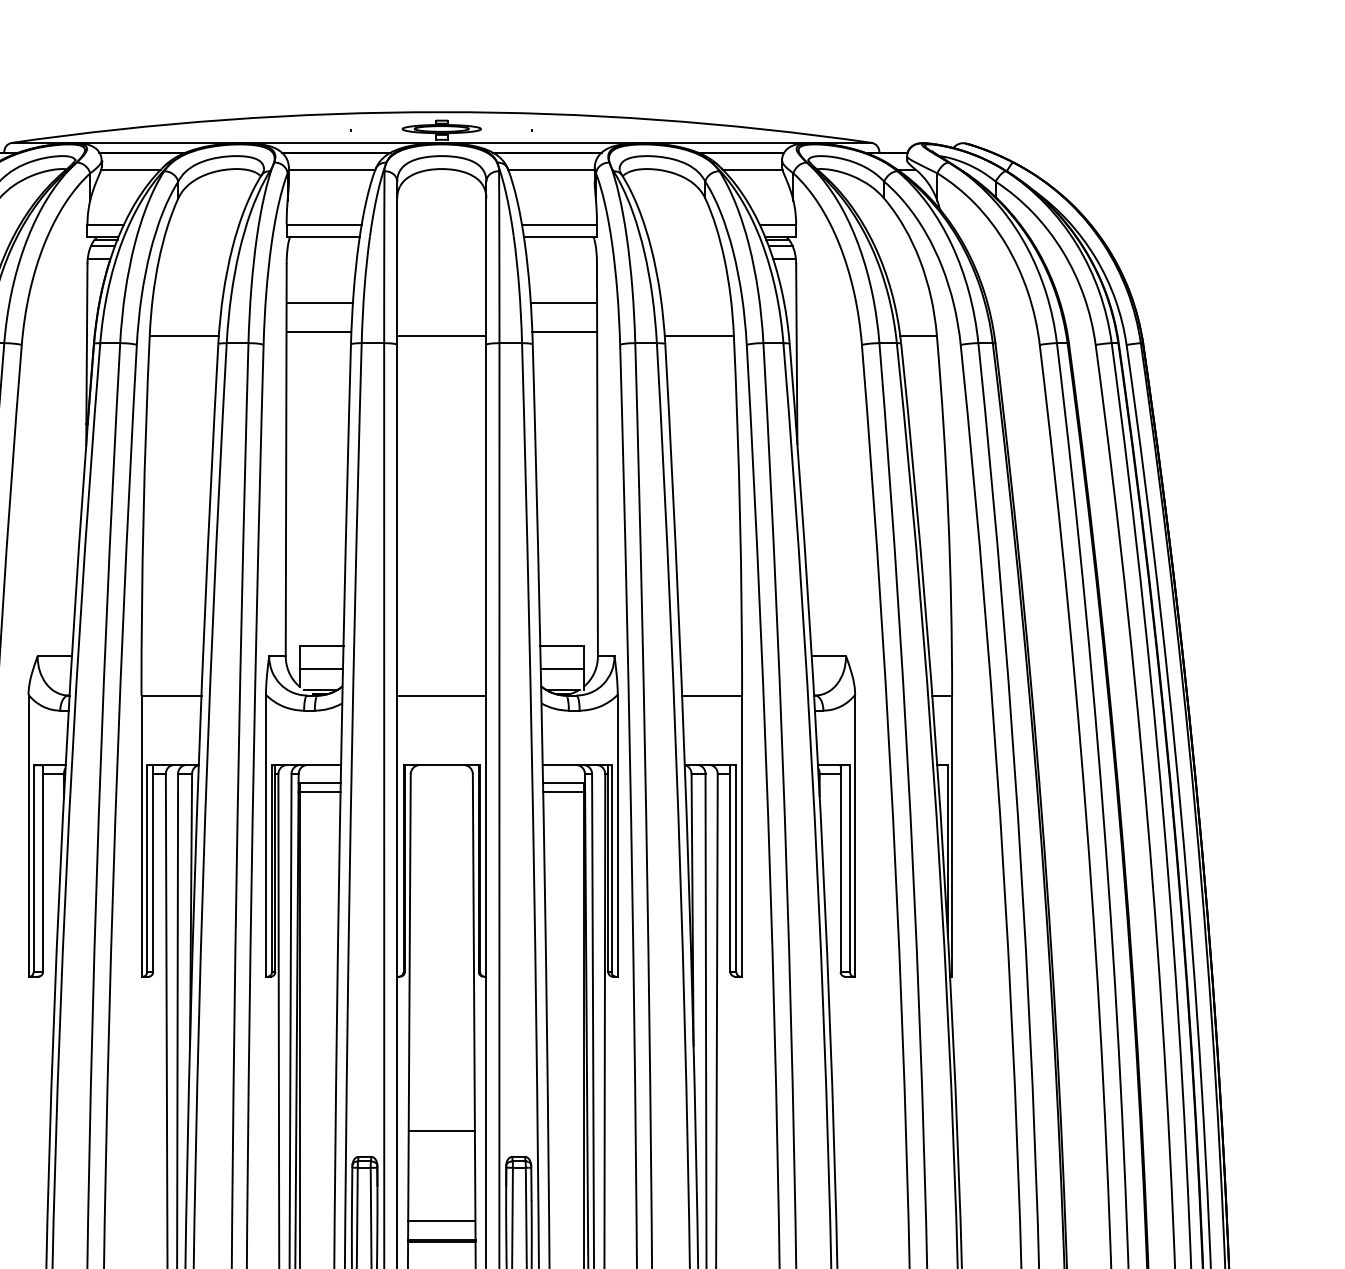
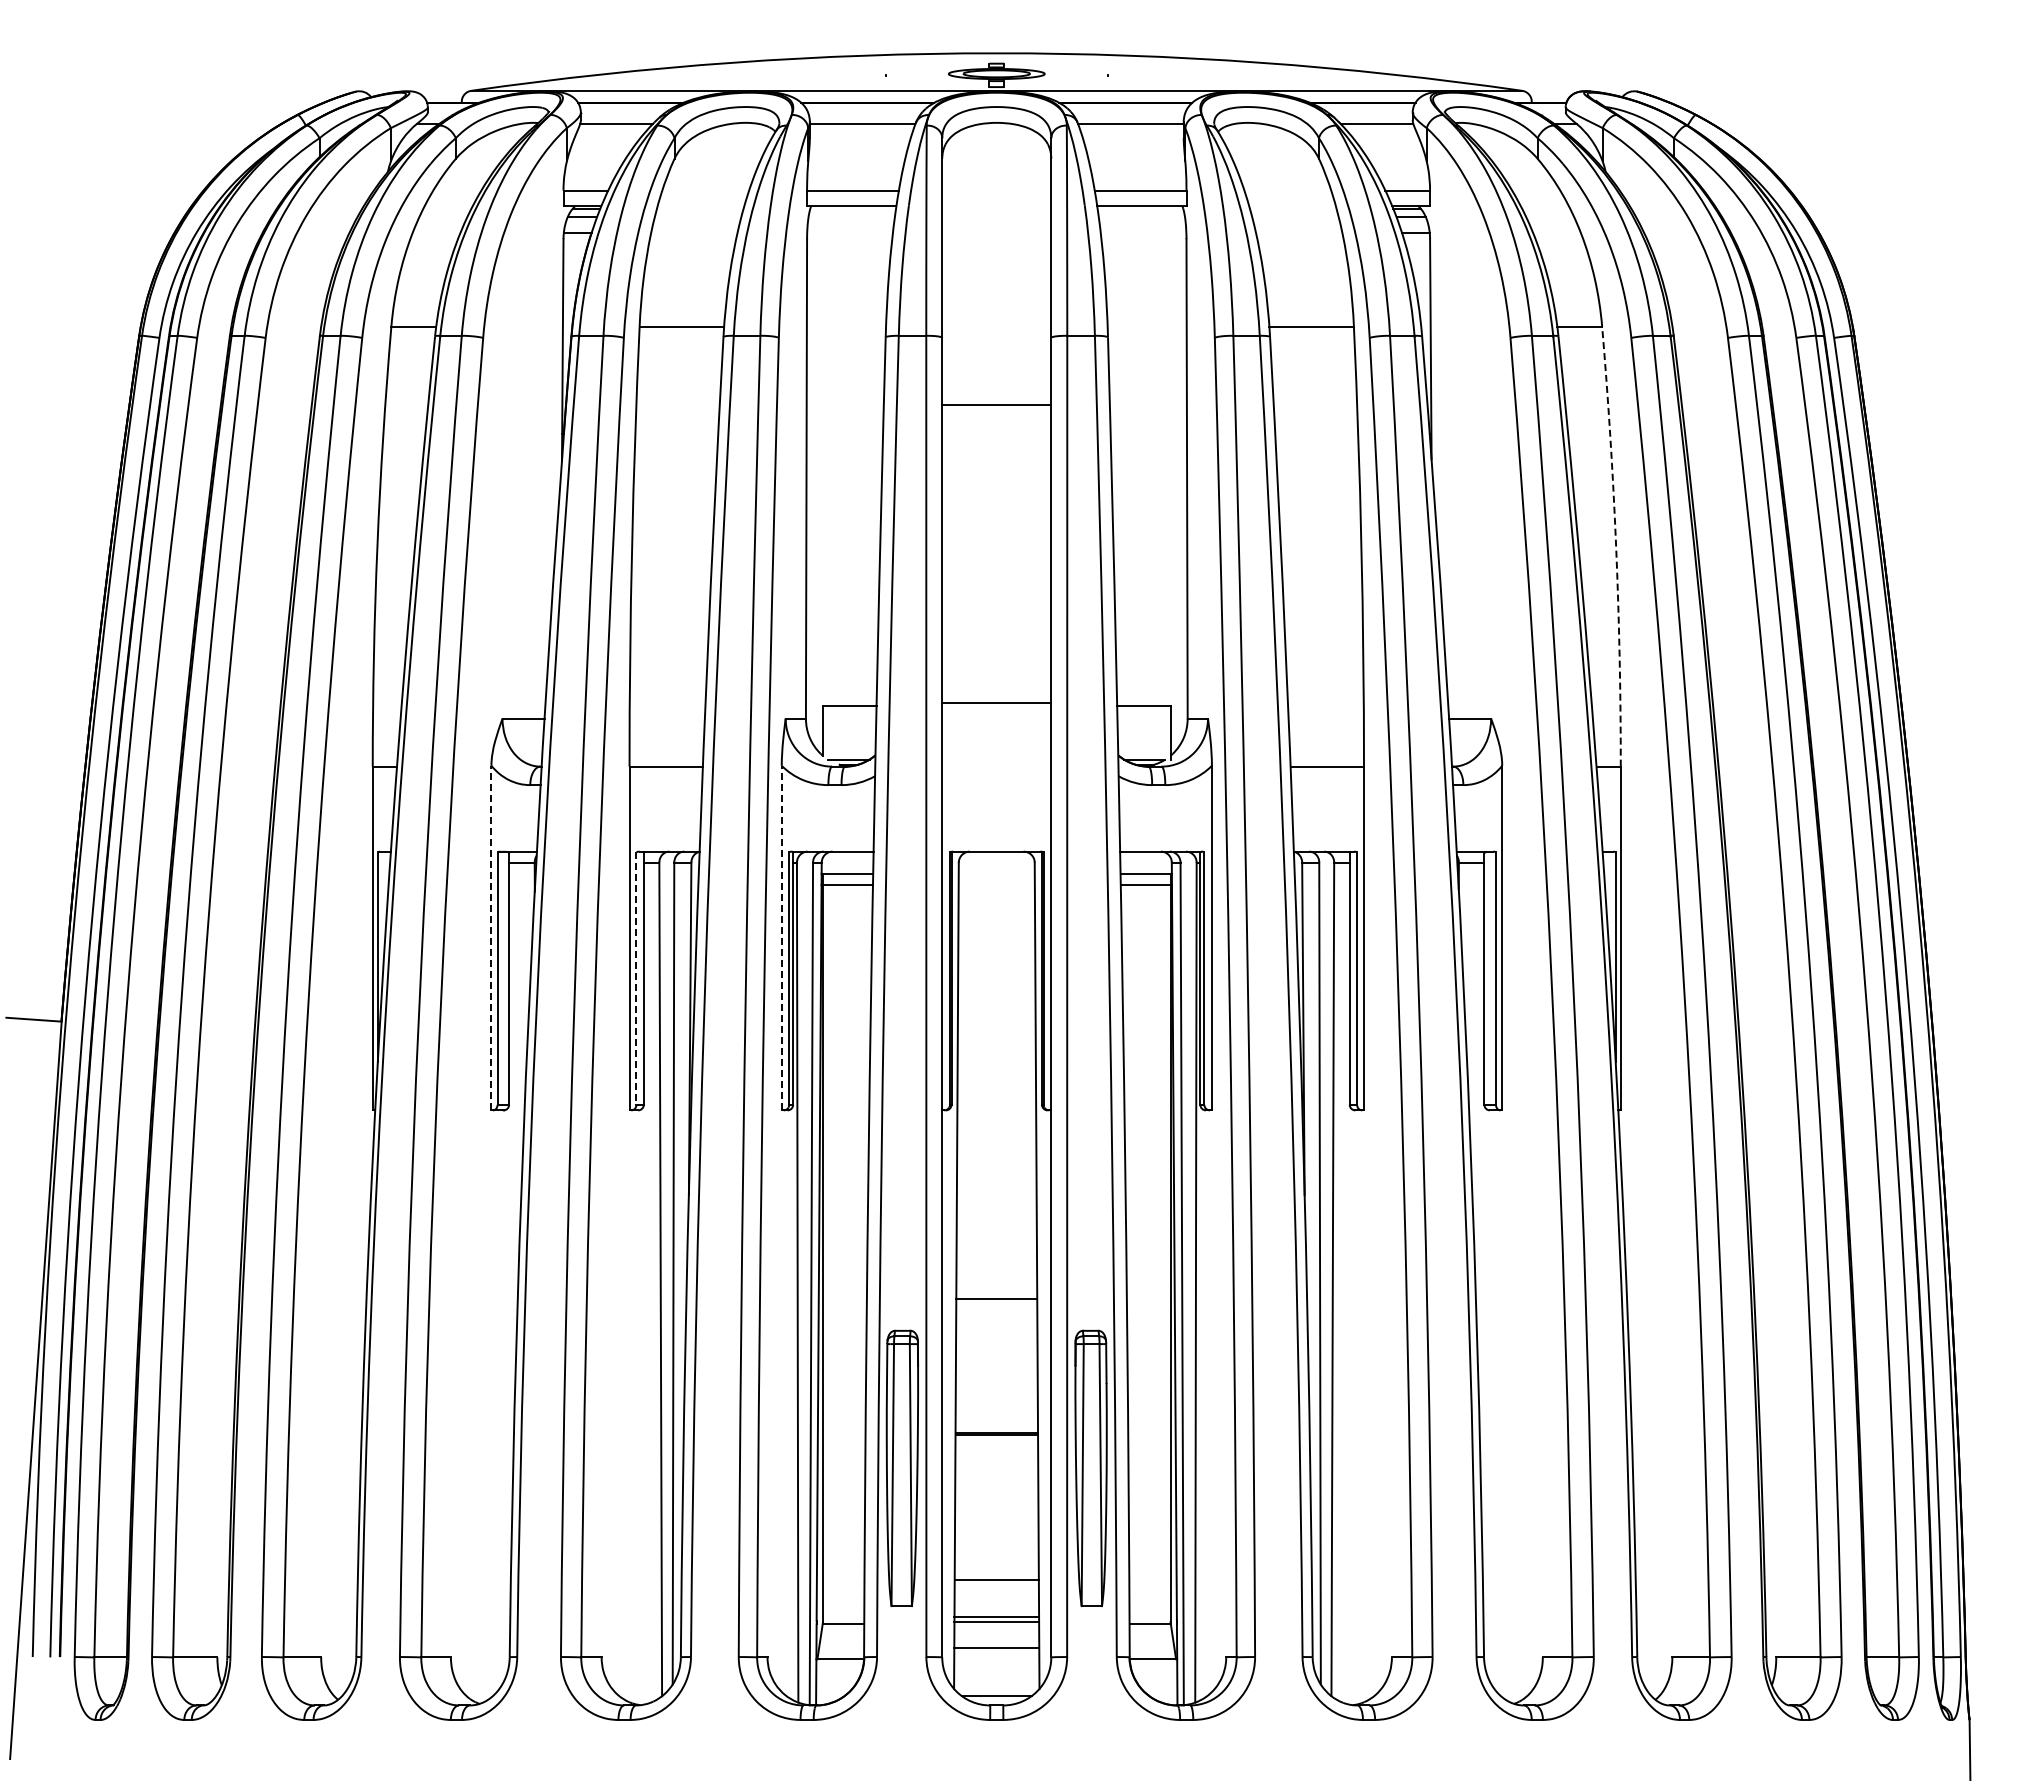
line: (319, 302) -> (847, 286), removed
line: (563, 302) -> (1145, 286), removed
line: (318, 332) -> (846, 322), removed
line: (564, 332) -> (1146, 322), removed
line: (441, 335) -> (996, 404), moved
arc: (948, 515) -> (1616, 546), solid -> dashed
line: (320, 669) -> (848, 734), removed
line: (561, 669) -> (1143, 734), removed
line: (441, 695) -> (996, 702), moved
line: (28, 835) -> (491, 937), solid -> dashed
line: (265, 835) -> (781, 937), solid -> dashed
line: (147, 869) -> (636, 979), solid -> dashed
line: (441, 1221) -> (996, 1409), removed

